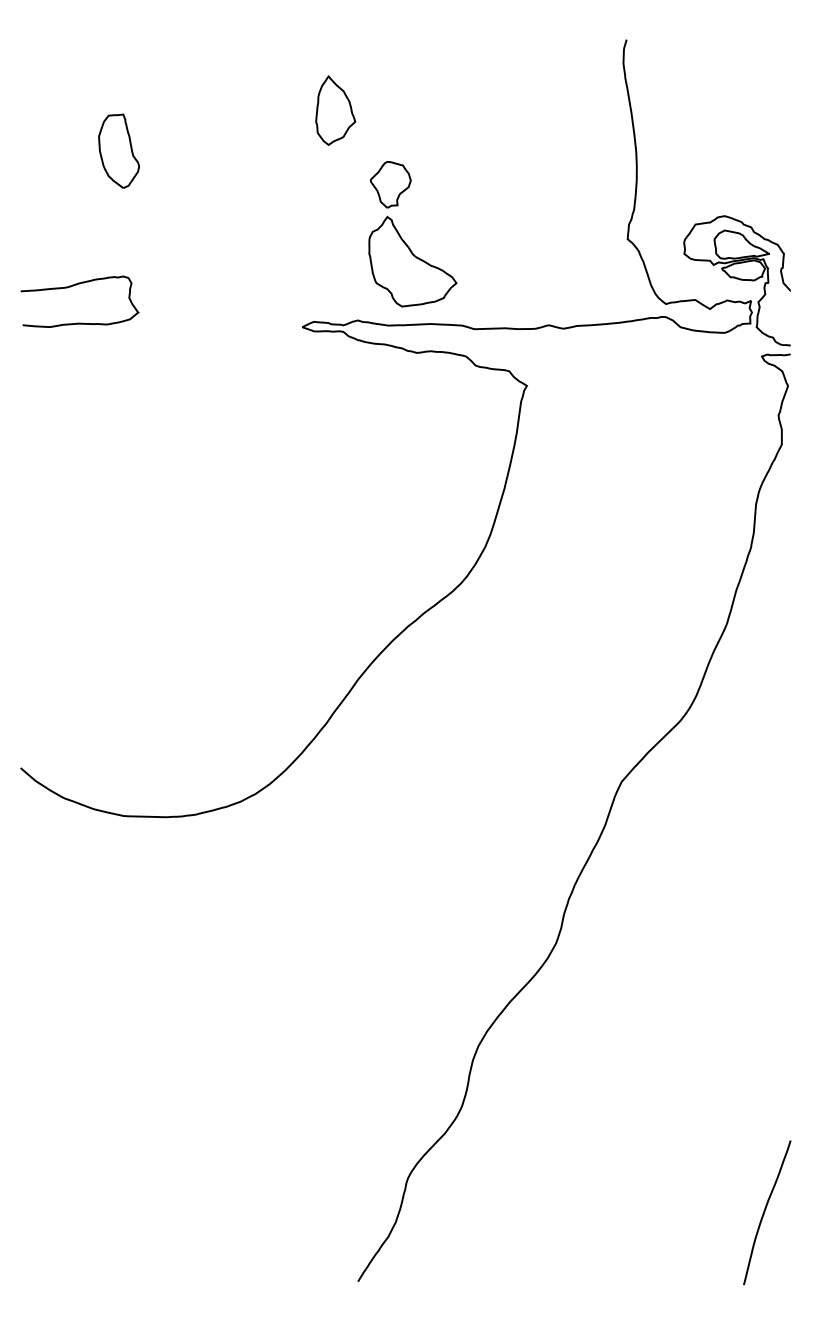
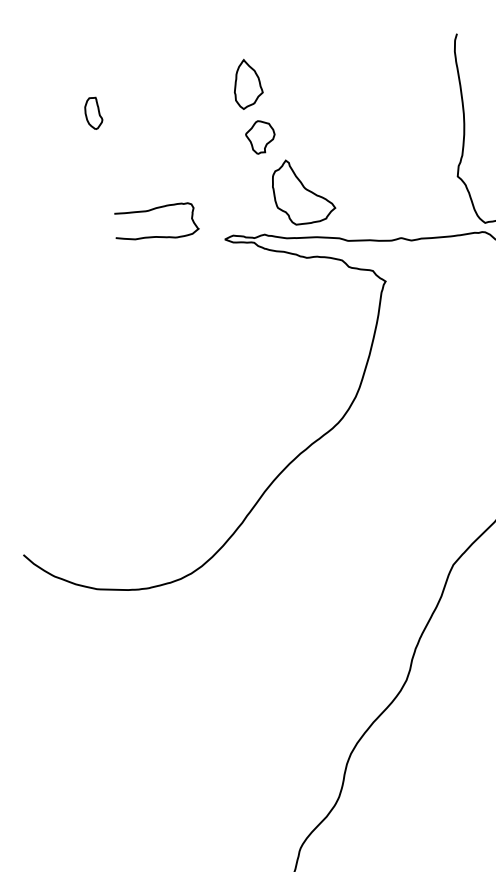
part: (118, 150) -> (93, 113), size x0.6
part: (390, 184) -> (260, 137), moved
curve: (73, 286) -> (152, 210), moved

